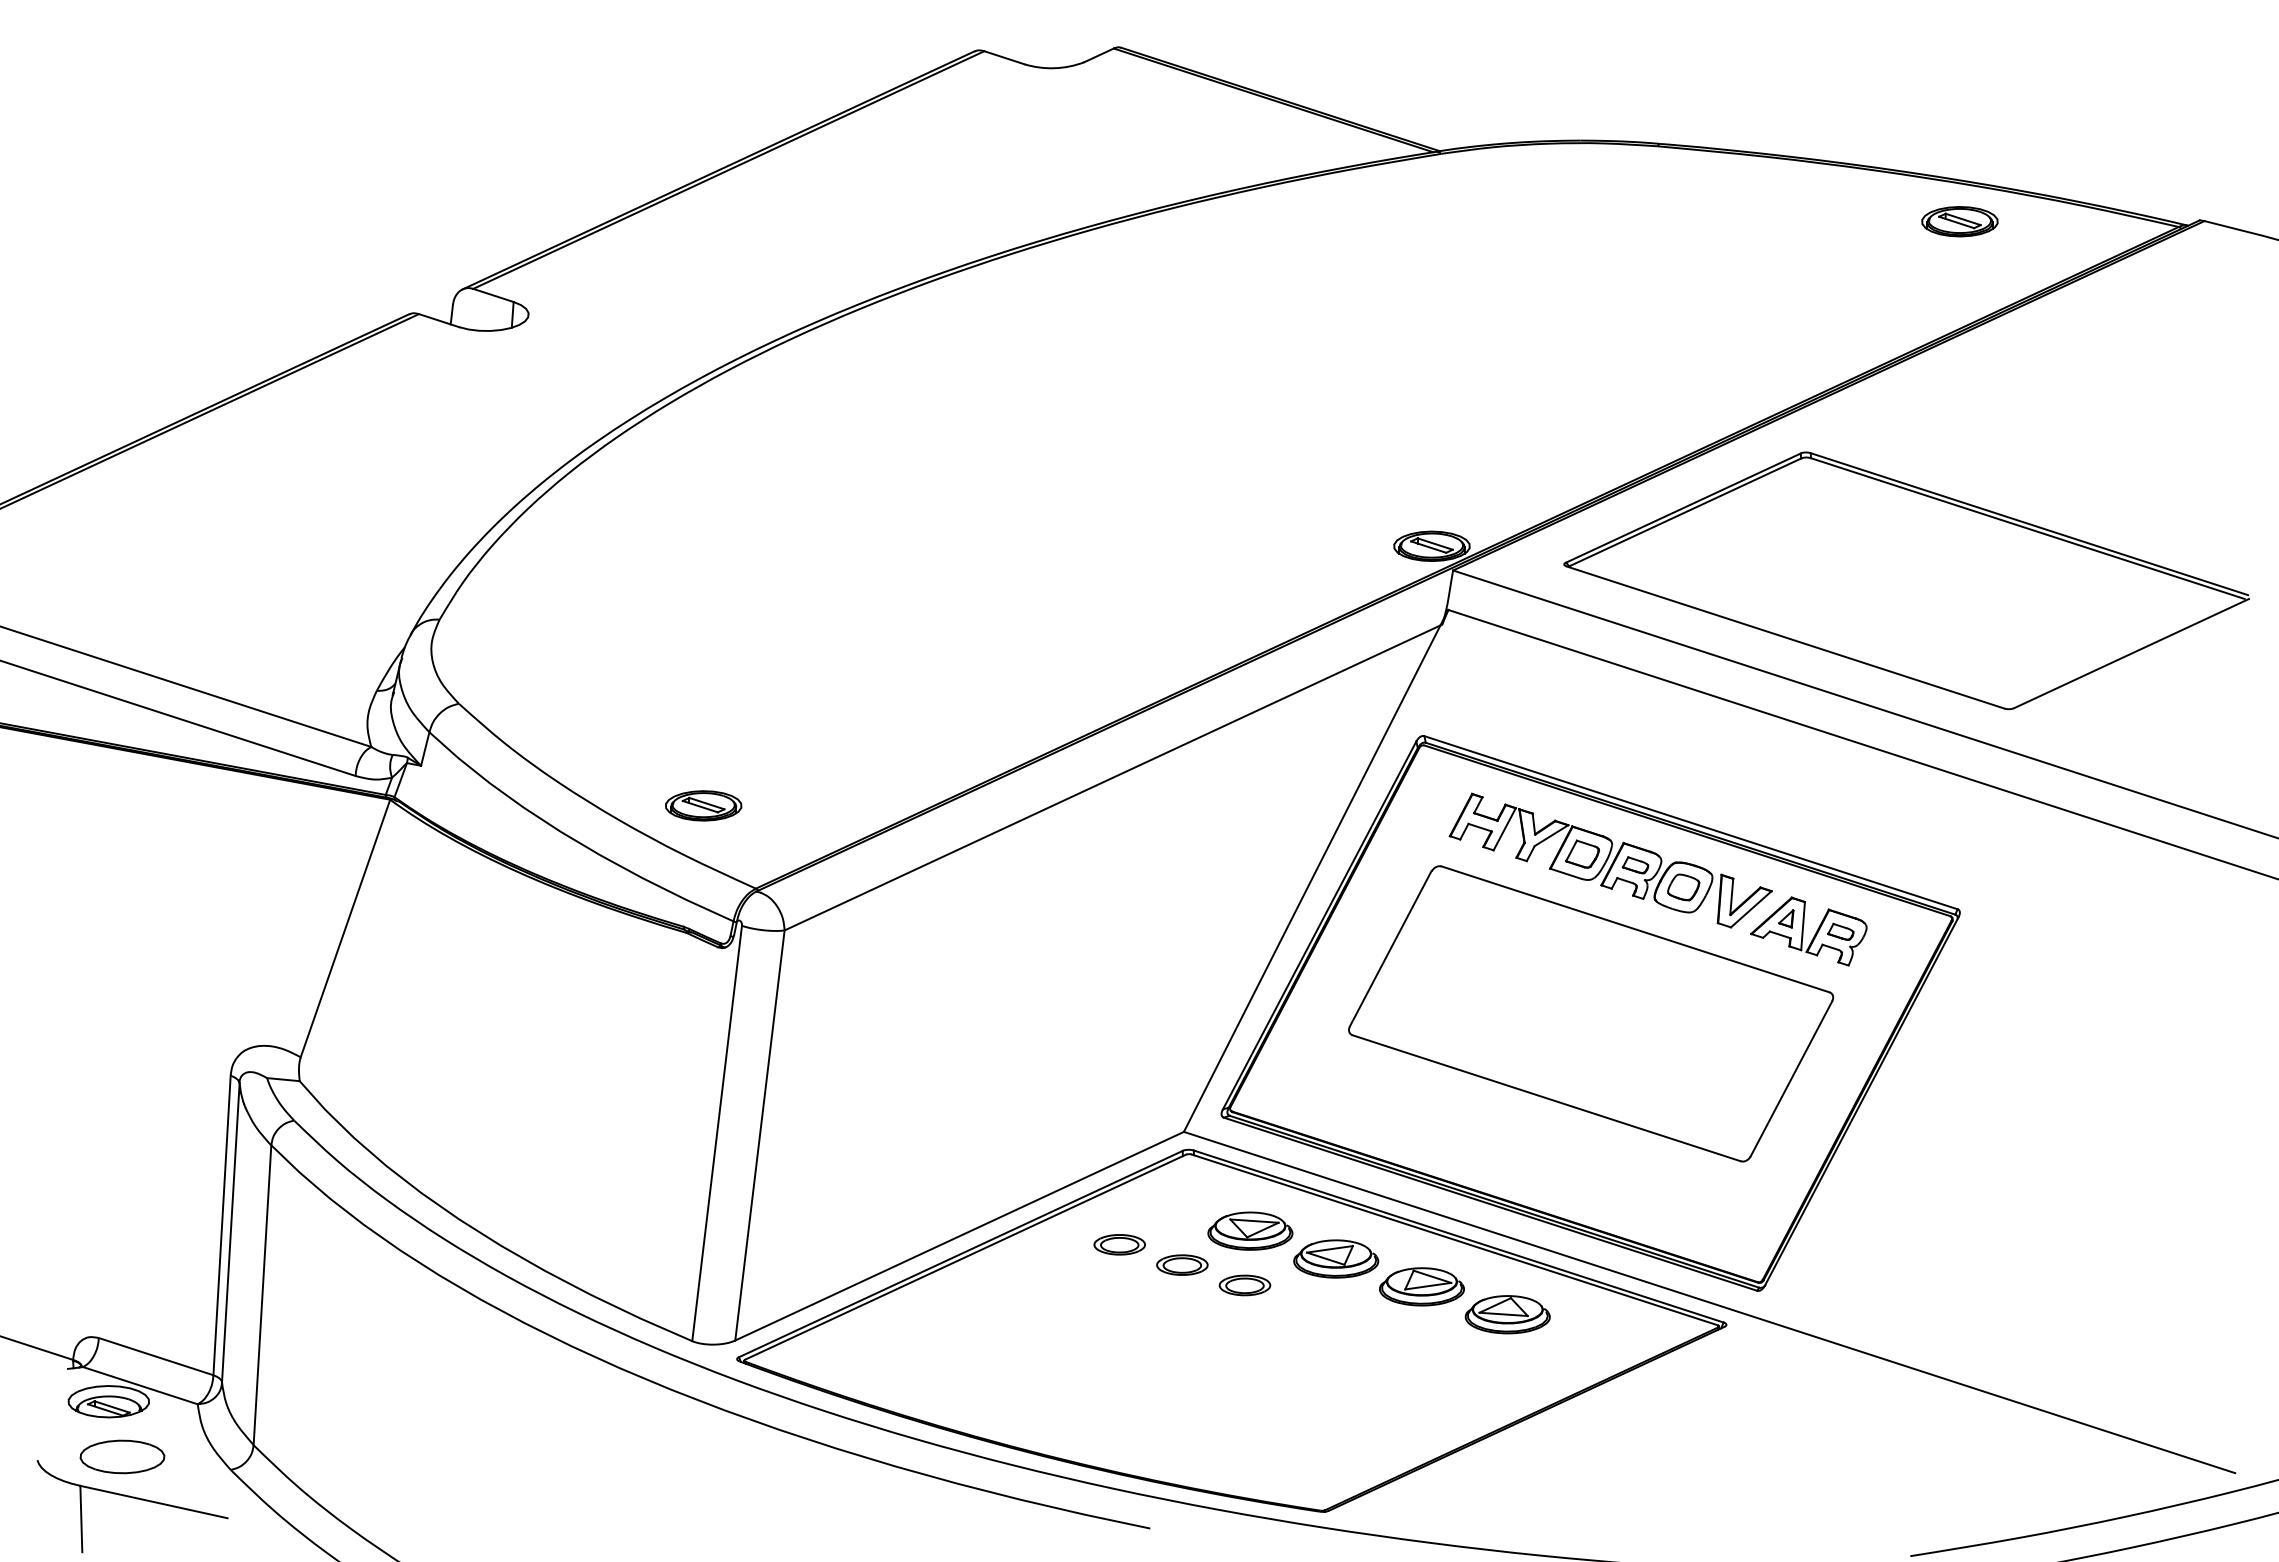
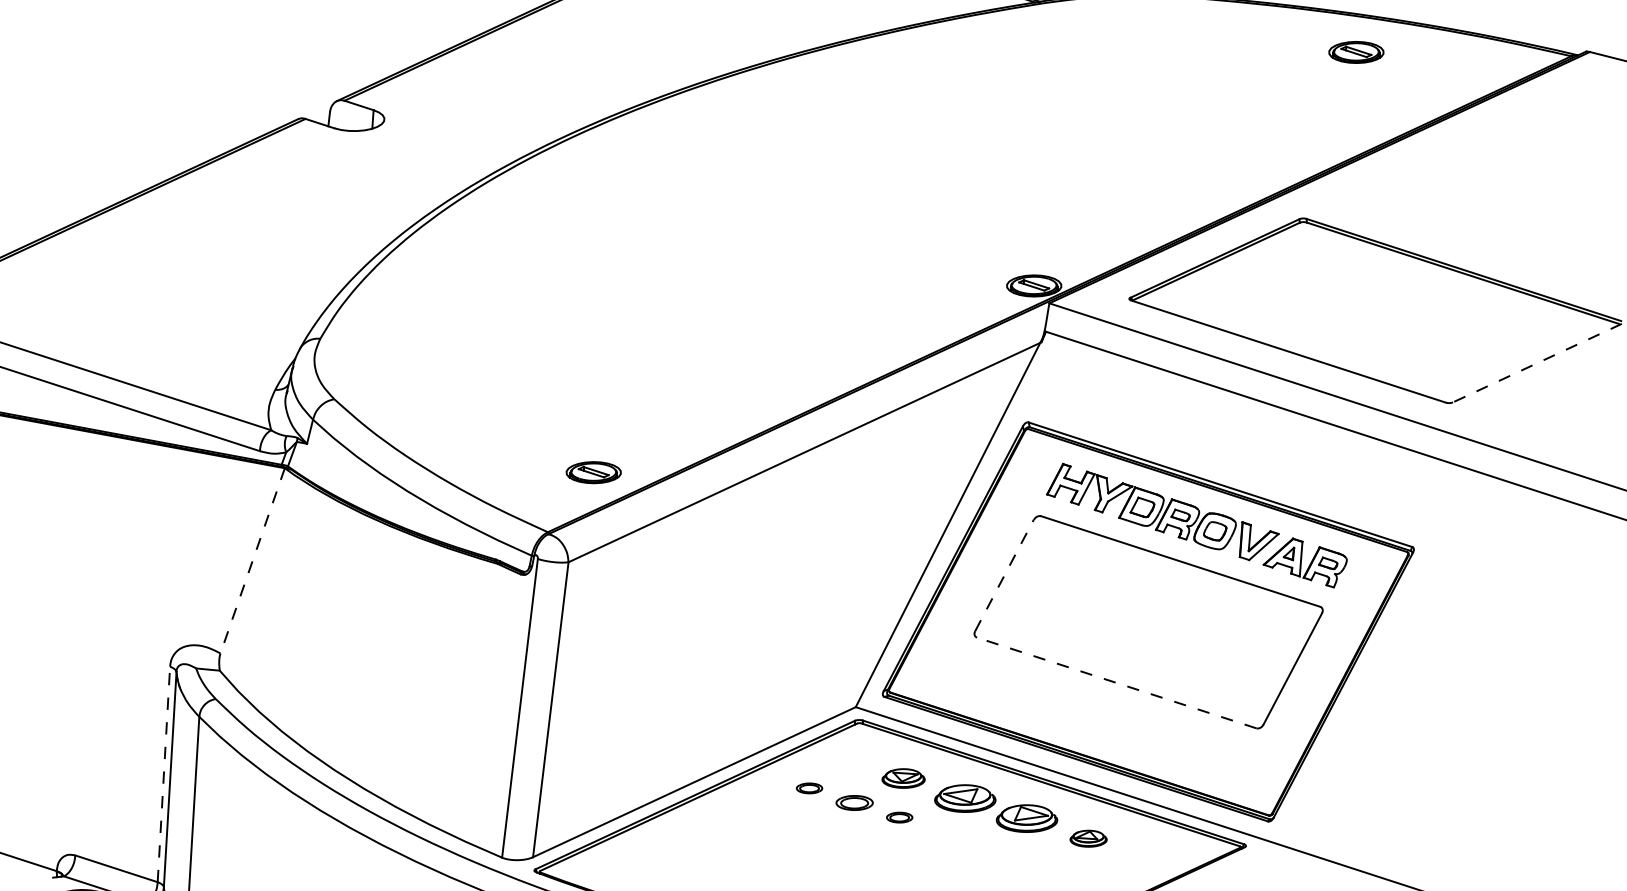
part: (1959, 221) -> (1356, 52), moved
line: (2131, 653) -> (1537, 363), solid -> dashed
part: (703, 805) -> (593, 472), moved
line: (345, 928) -> (252, 560), solid -> dashed
line: (1390, 948) -> (1004, 575), solid -> dashed
line: (1546, 1098) -> (1116, 683), solid -> dashed
line: (222, 1224) -> (164, 773), solid -> dashed
part: (1250, 1230) -> (903, 778), size x0.7
part: (1119, 1244) -> (809, 788), size x0.7
part: (1244, 1285) -> (899, 817), size x0.7
part: (1507, 1314) -> (1088, 838), size x0.6

